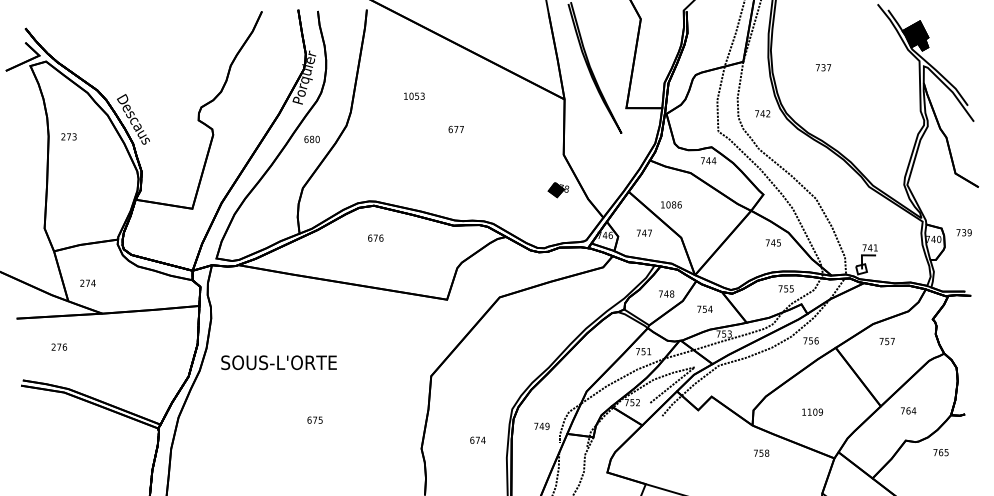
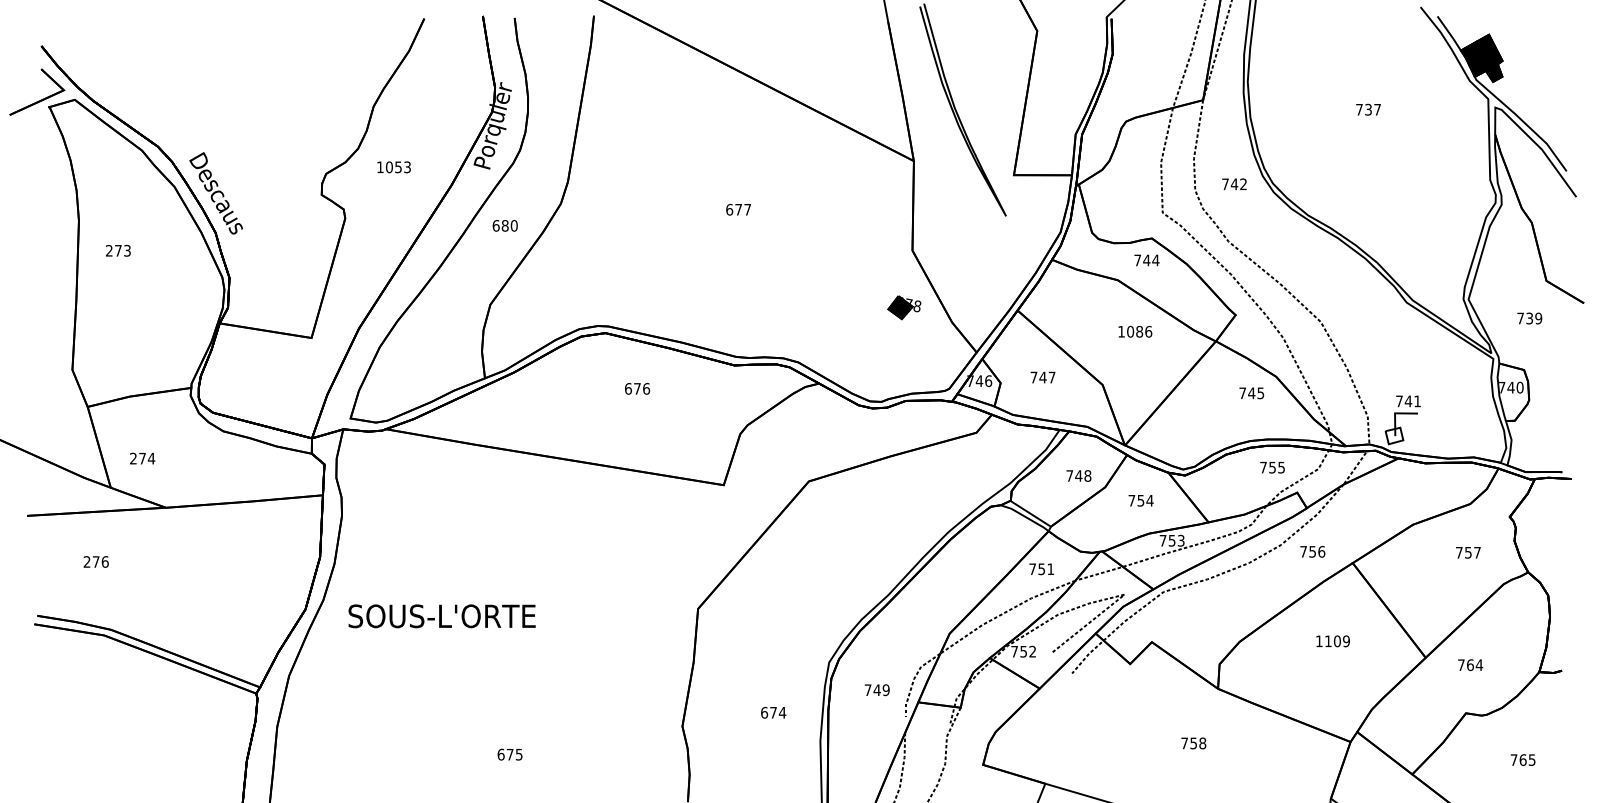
text: (823, 67) -> (1368, 109), moved
text: (414, 95) -> (394, 166), moved
text: (68, 136) -> (117, 250), moved
text: (671, 204) -> (1135, 331), moved
text: (963, 232) -> (1528, 318), moved
text: (375, 237) -> (637, 387), moved
text: (886, 341) -> (1467, 552), moved
text: (278, 362) -> (441, 615), moved
text: (812, 411) -> (1332, 640), moved
text: (314, 419) -> (509, 753), moved
text: (761, 452) -> (1193, 742), moved
text: (940, 452) -> (1522, 759), moved

